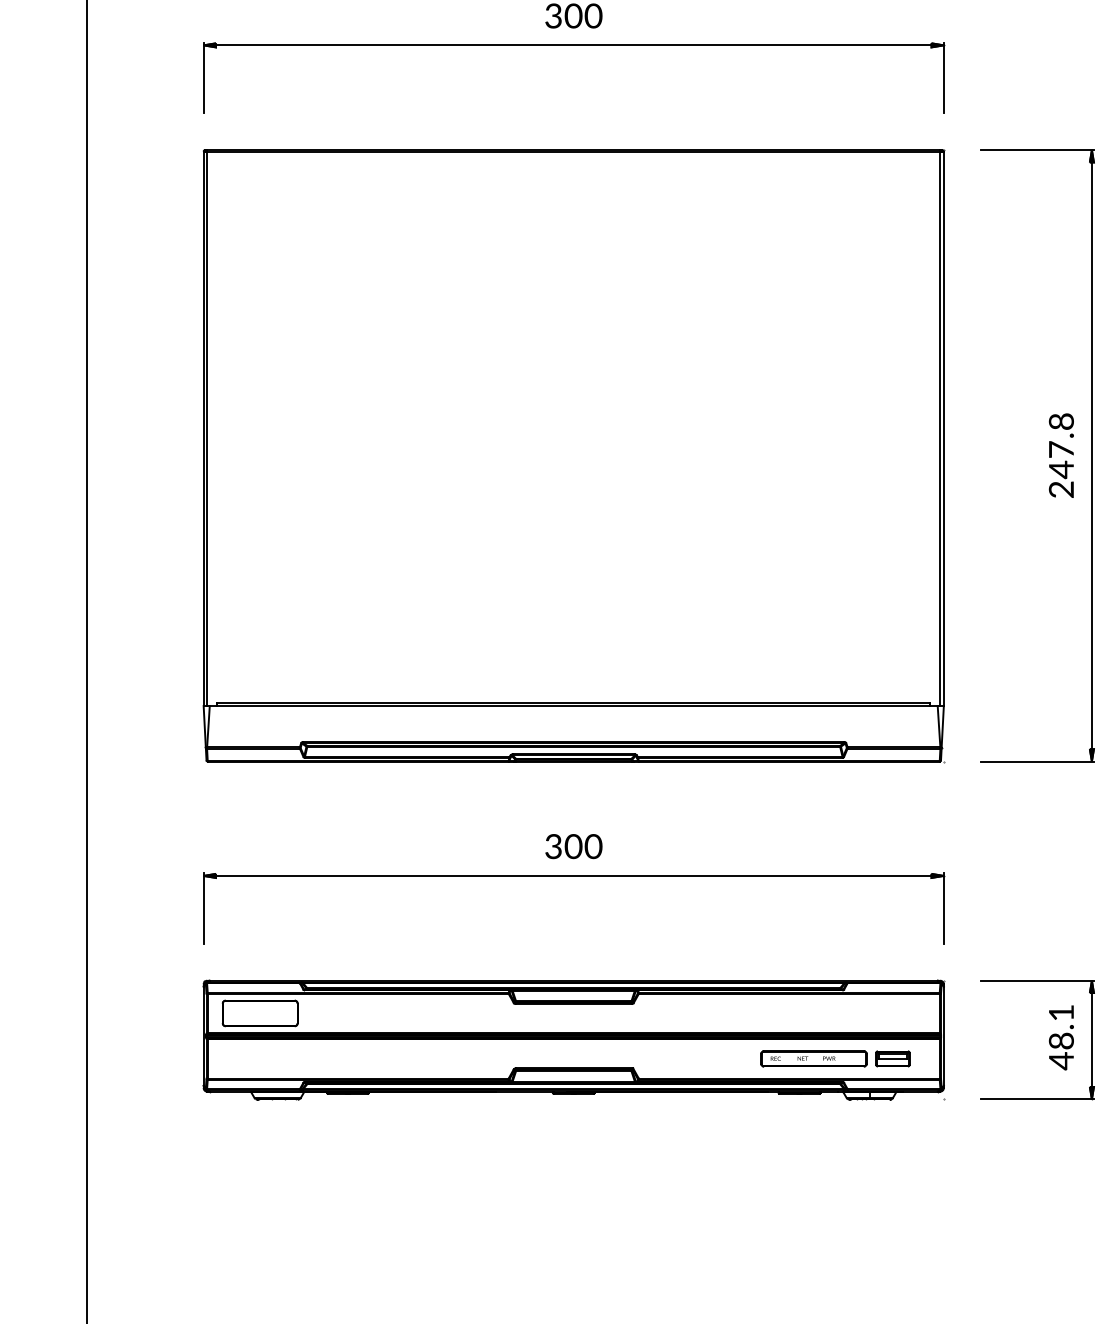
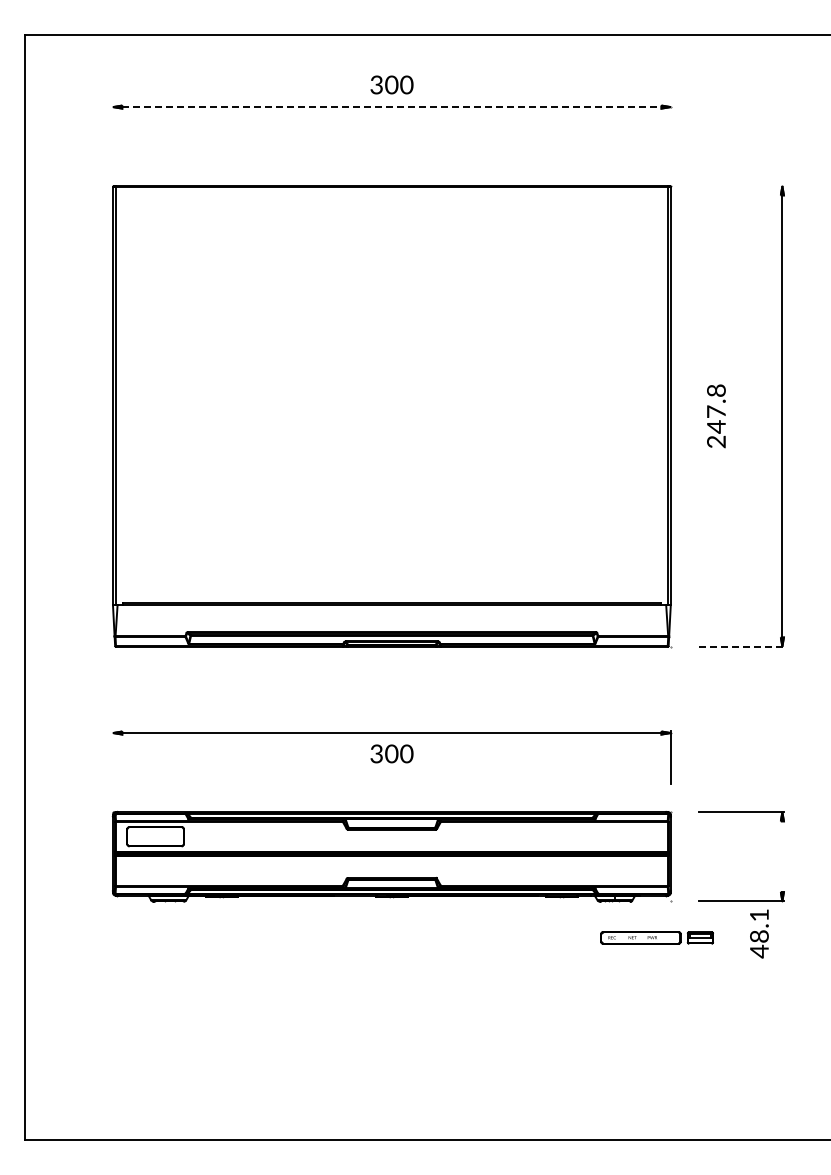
line: (573, 45) -> (391, 107), solid -> dashed
line: (203, 77) -> (112, 131), removed
line: (943, 77) -> (670, 131), removed
line: (1037, 150) -> (741, 186), removed
text: (1061, 455) -> (716, 416), moved
line: (1037, 761) -> (741, 646), solid -> dashed
text: (573, 846) -> (391, 753), moved
line: (203, 908) -> (112, 757), removed
text: (1061, 1037) -> (759, 933), moved
line: (1092, 1039) -> (782, 856), removed
part: (834, 1058) -> (656, 937), moved

